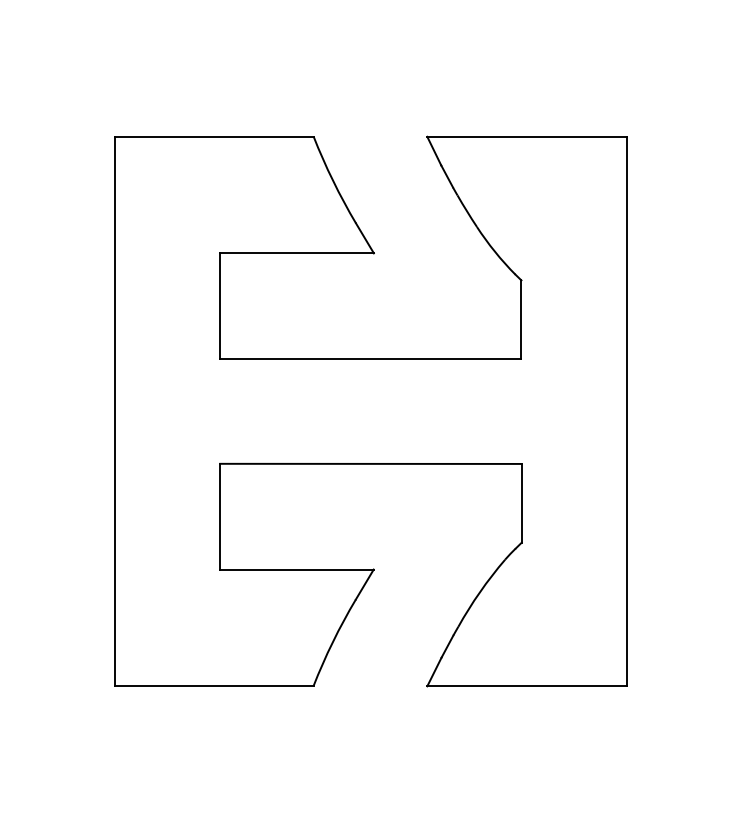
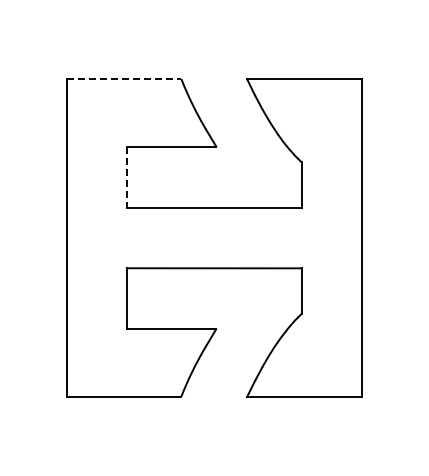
line: (215, 137) -> (124, 79), solid -> dashed
line: (220, 306) -> (127, 177), solid -> dashed

